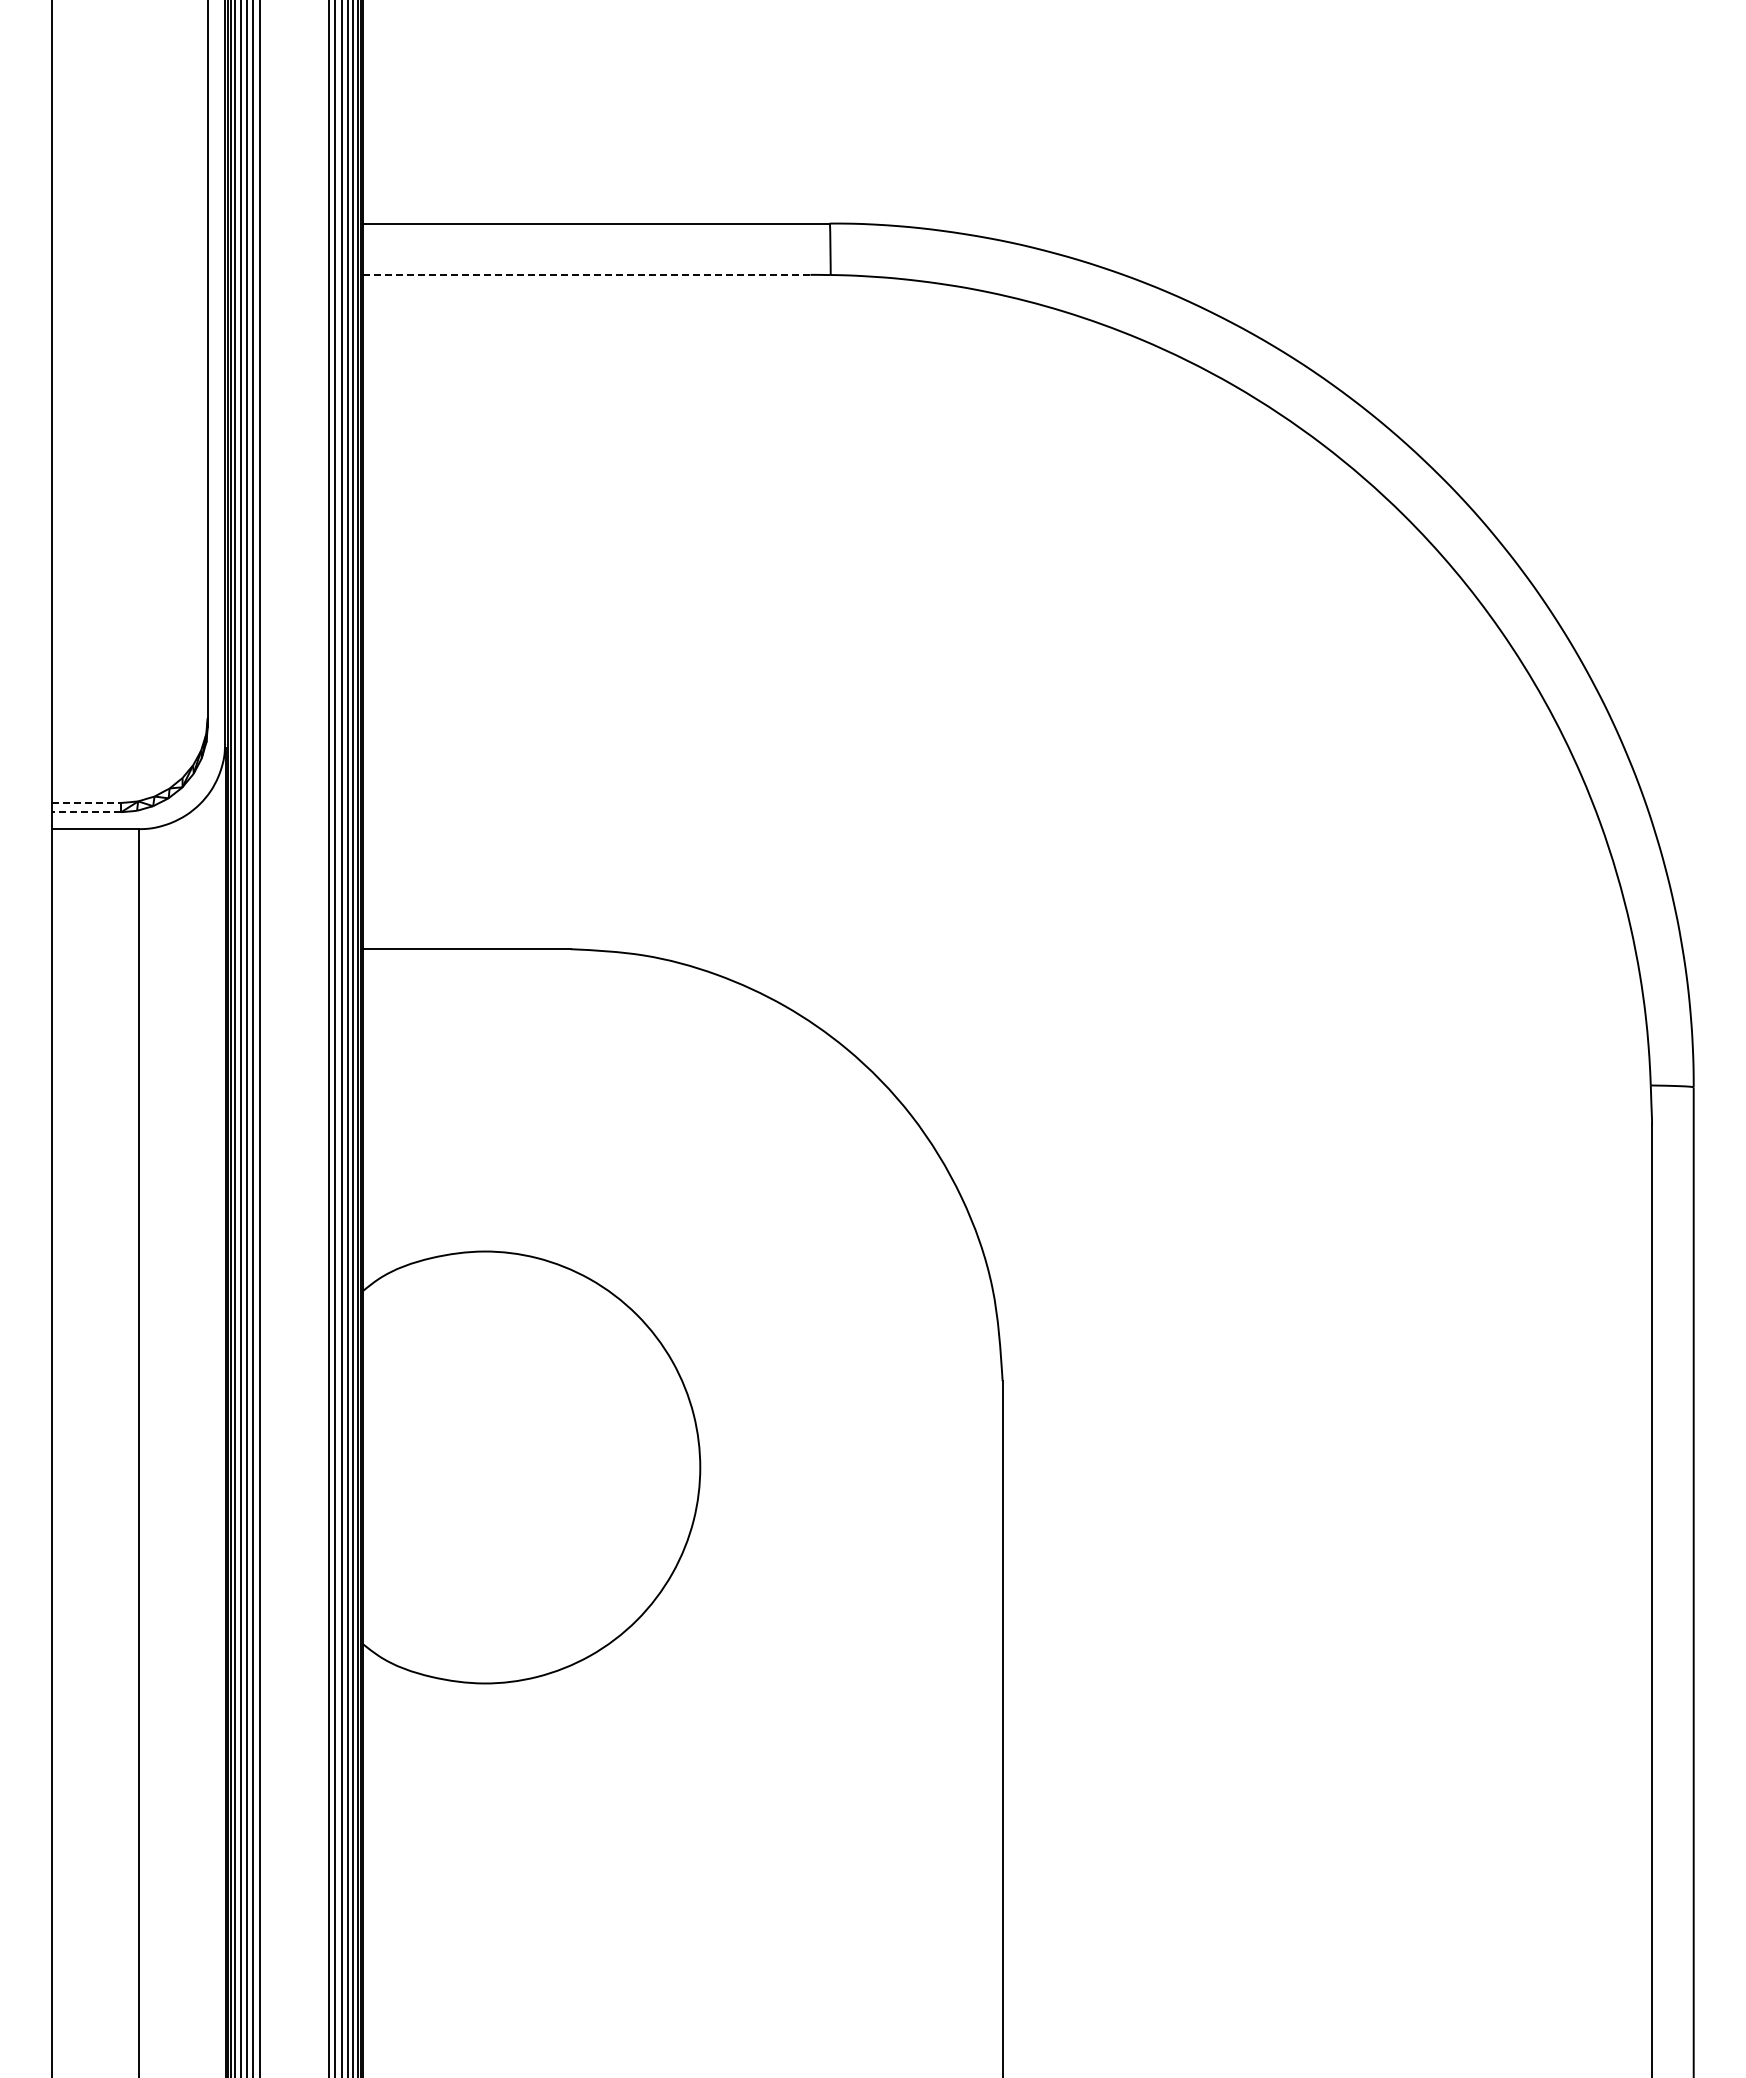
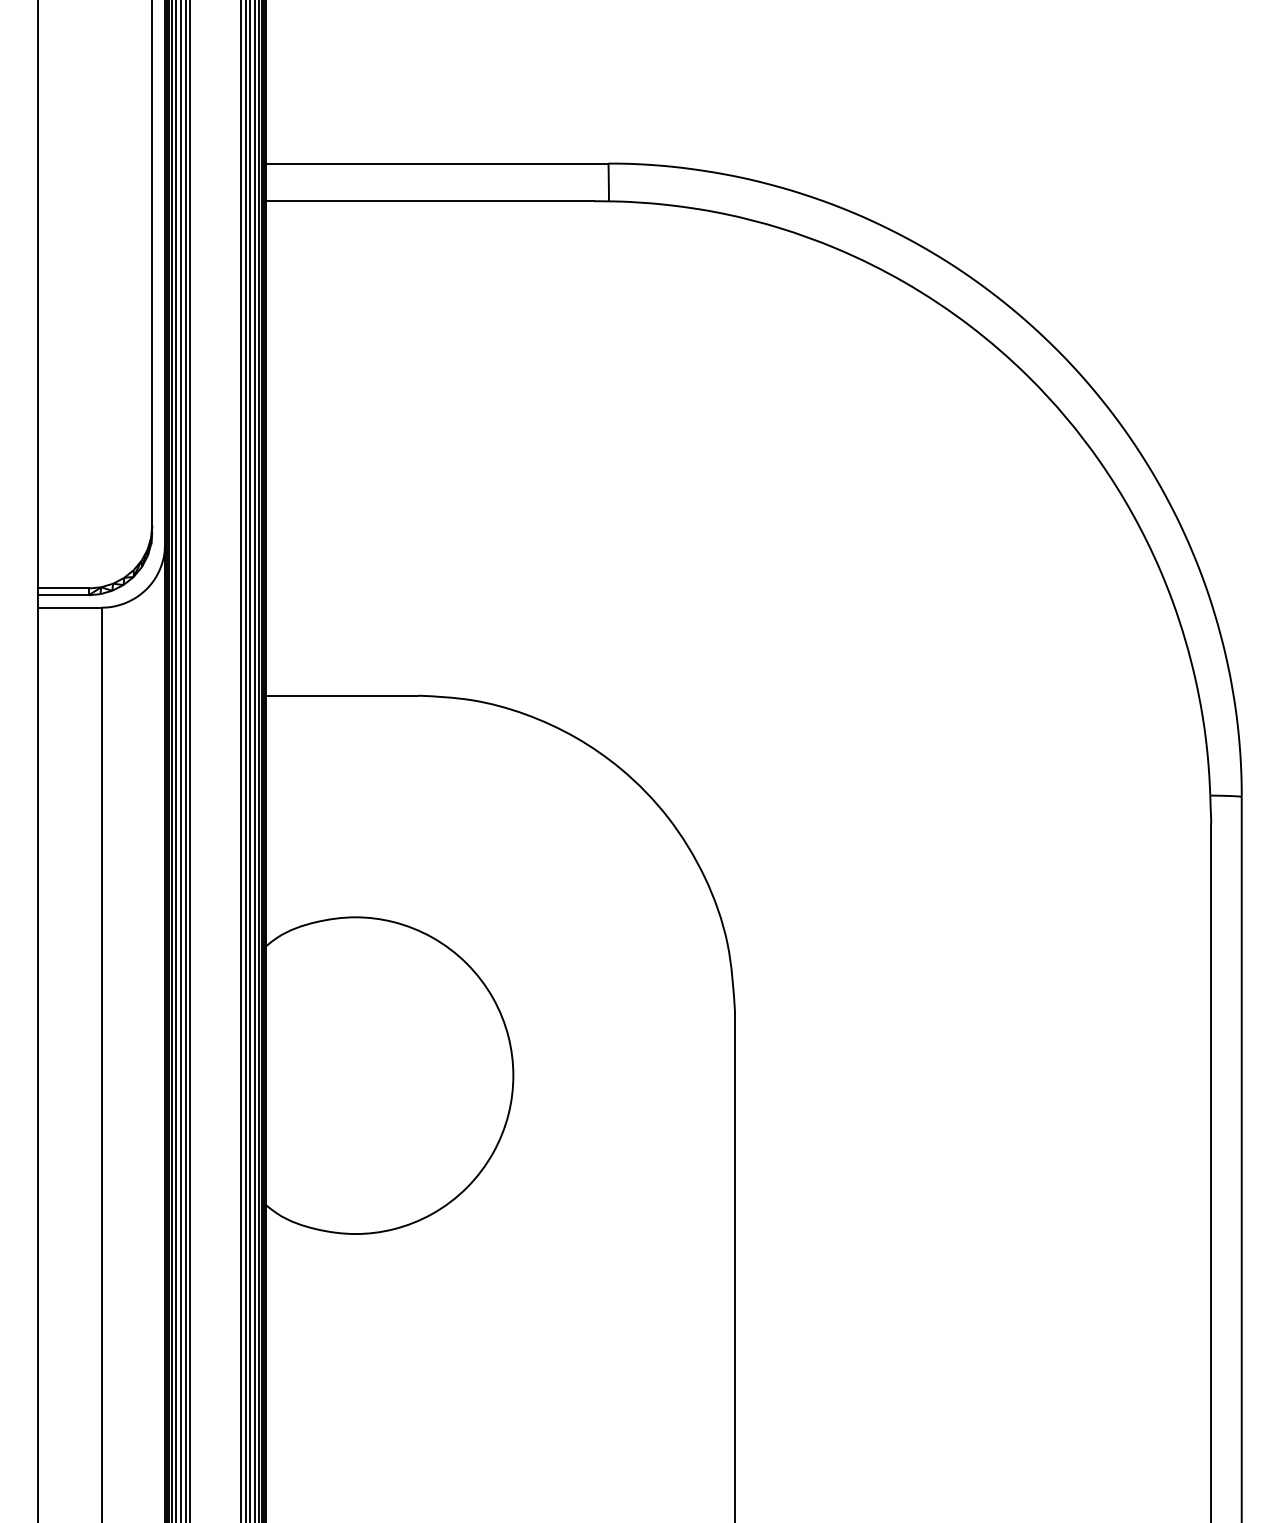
line: (586, 274) -> (429, 200), dashed -> solid
line: (86, 802) -> (63, 588), dashed -> solid
line: (86, 812) -> (63, 595), dashed -> solid

